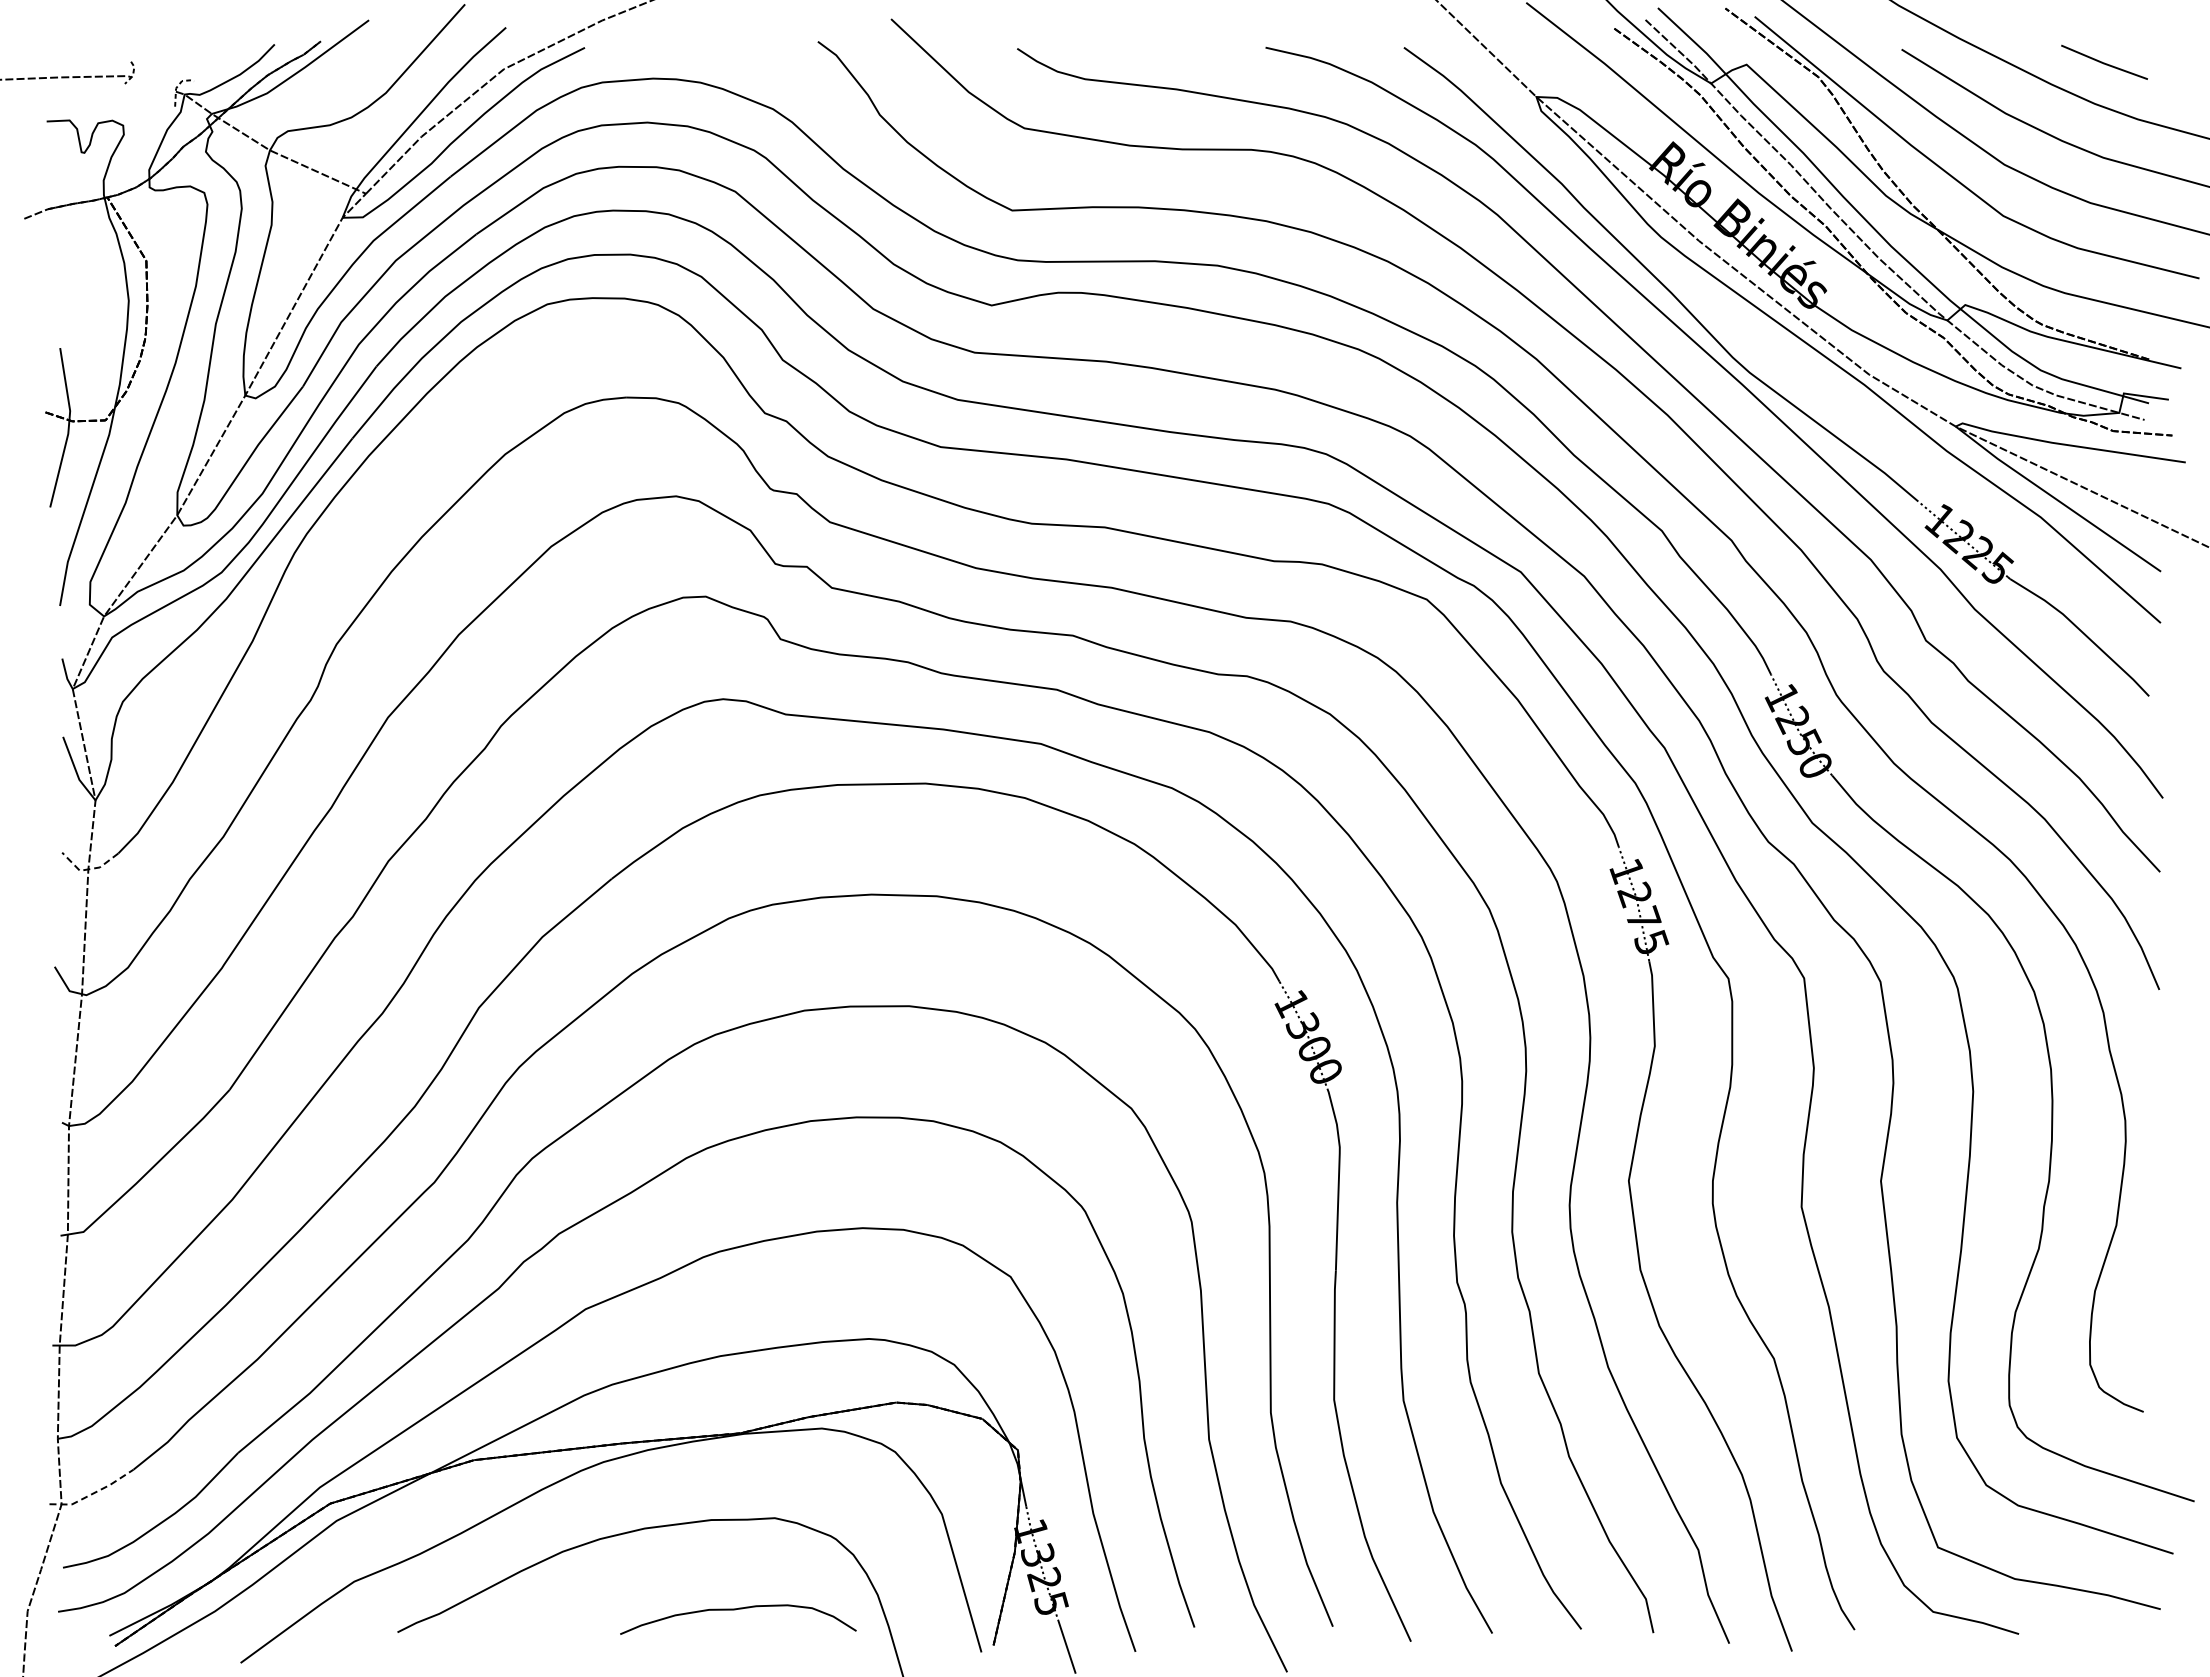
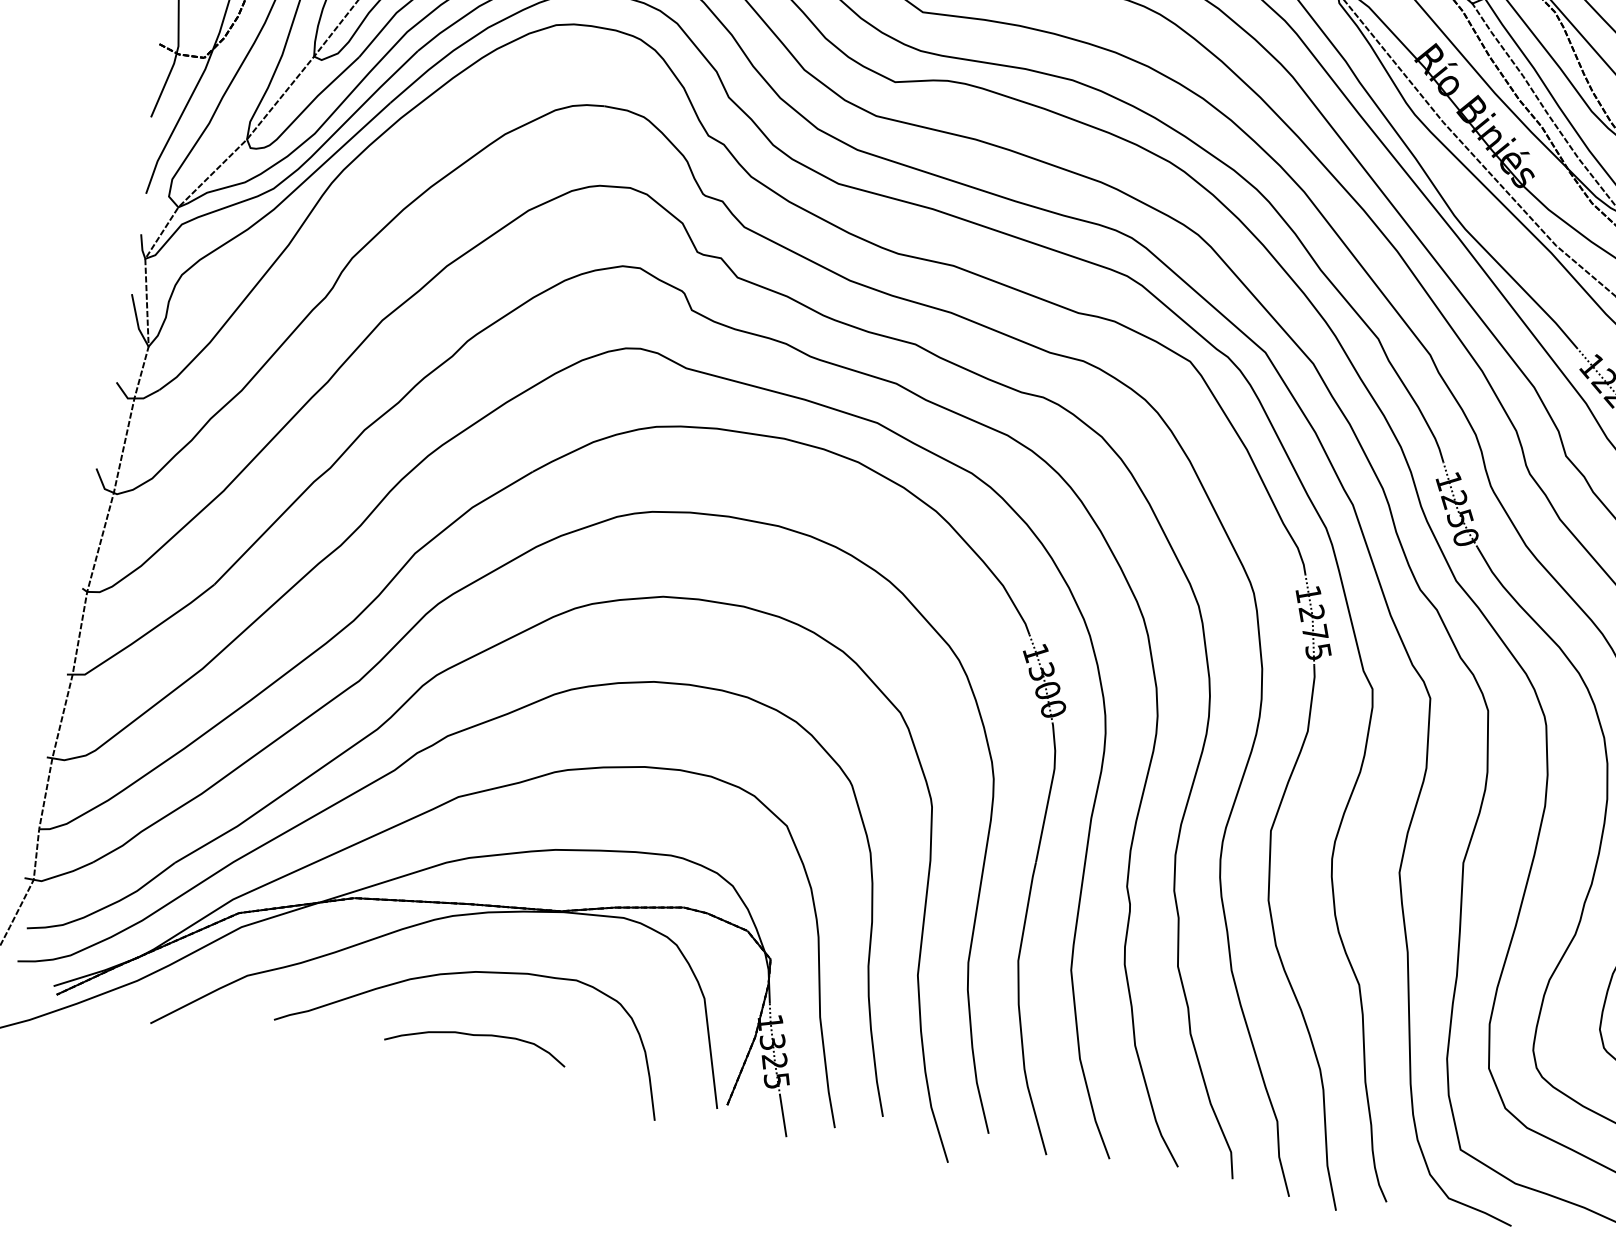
line: (88, 869) -> (134, 398), dashed -> solid
line: (93, 1493) -> (59, 875), dashed -> solid
curve: (735, 1610) -> (475, 1036), moved

